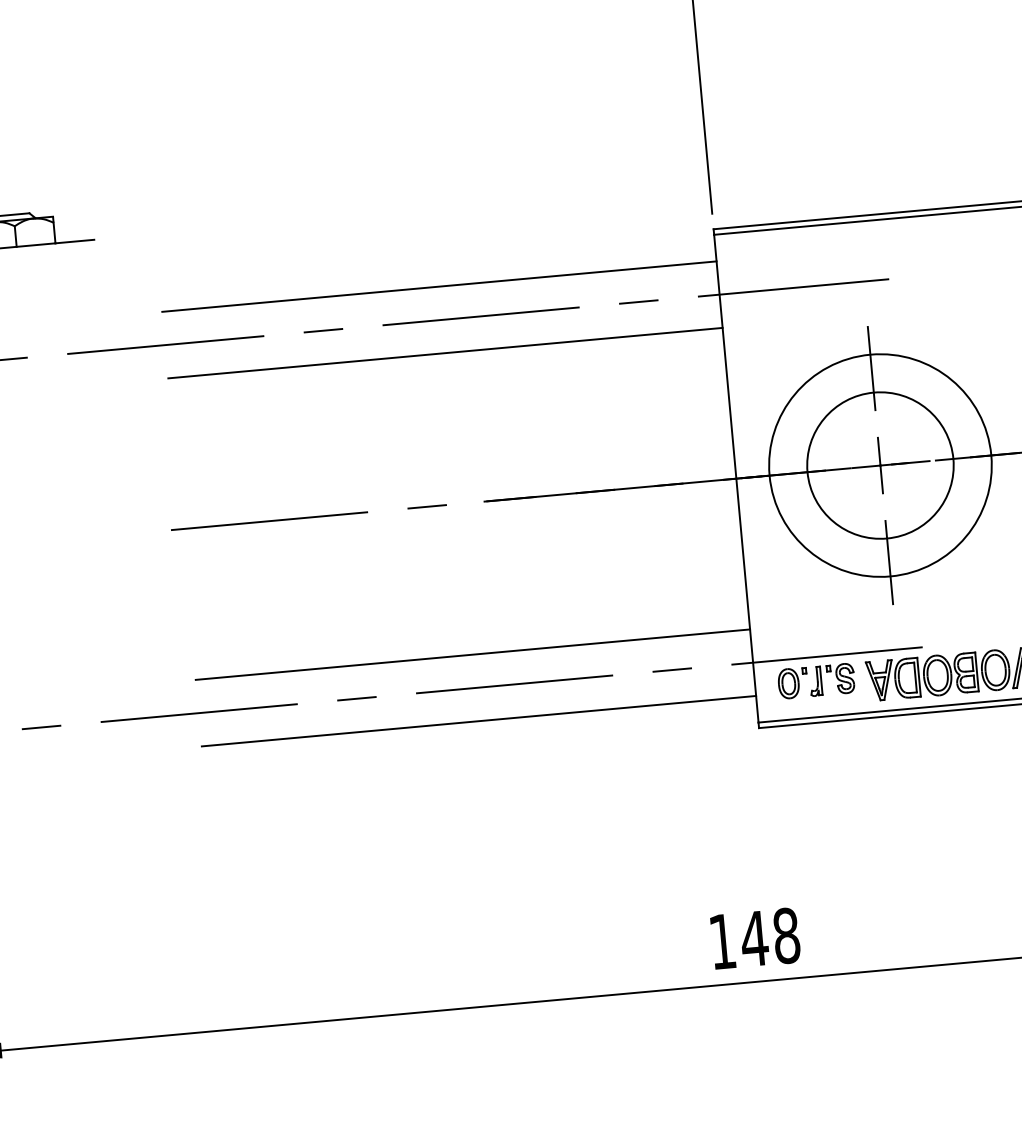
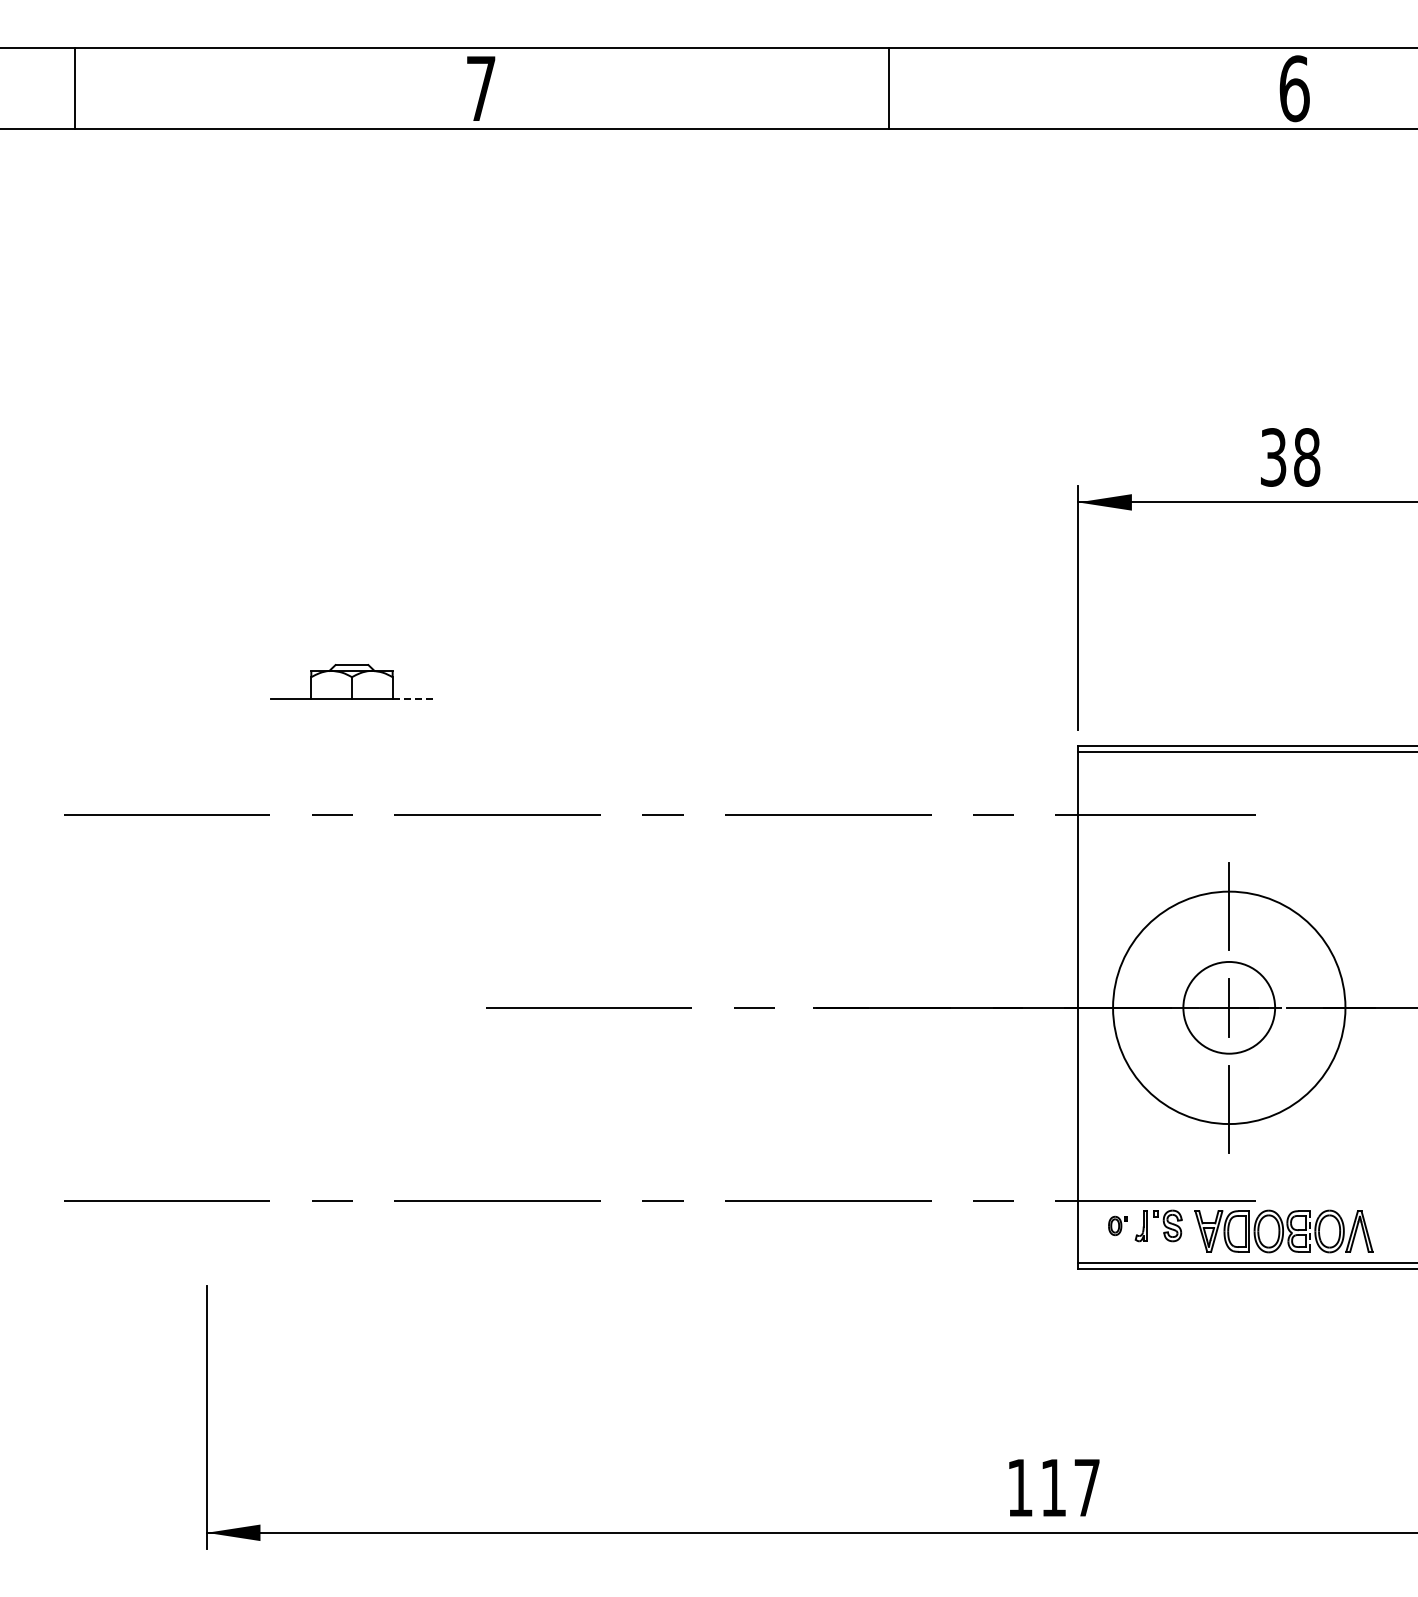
line: (75, 241) -> (413, 698), solid -> dashed
line: (439, 287) -> (787, 780), removed
line: (445, 352) -> (787, 849), removed
circle: (879, 465) -> (1228, 1007), size x0.6
line: (472, 654) -> (787, 1165), removed
line: (977, 672) -> (1310, 1232), solid -> dashed
part: (792, 682) -> (1117, 1225), size x0.6
line: (478, 721) -> (787, 1235), removed
text: (769, 937) -> (1069, 1487), 148 -> 117

